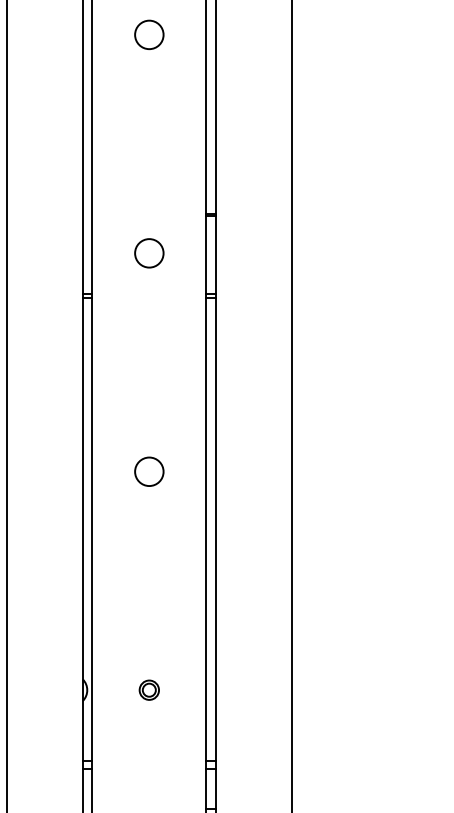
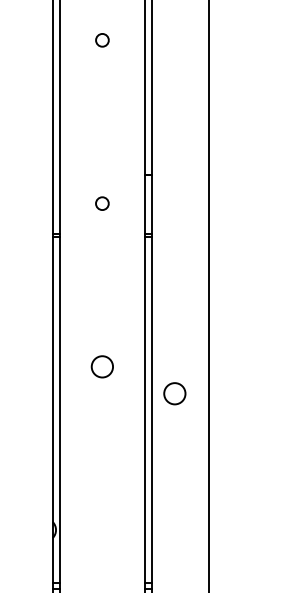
circle: (149, 34) -> (102, 40), size x0.6
circle: (149, 253) -> (102, 203), size x0.6
circle: (246, 507) -> (174, 393), added
part: (148, 689) -> (101, 529), removed

